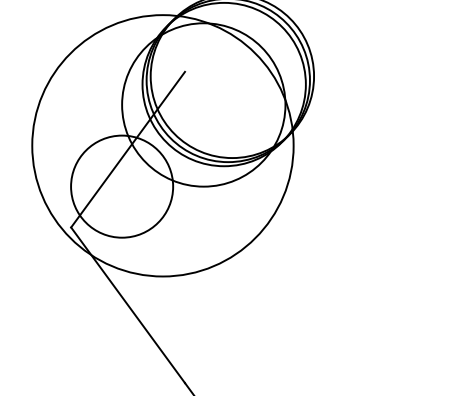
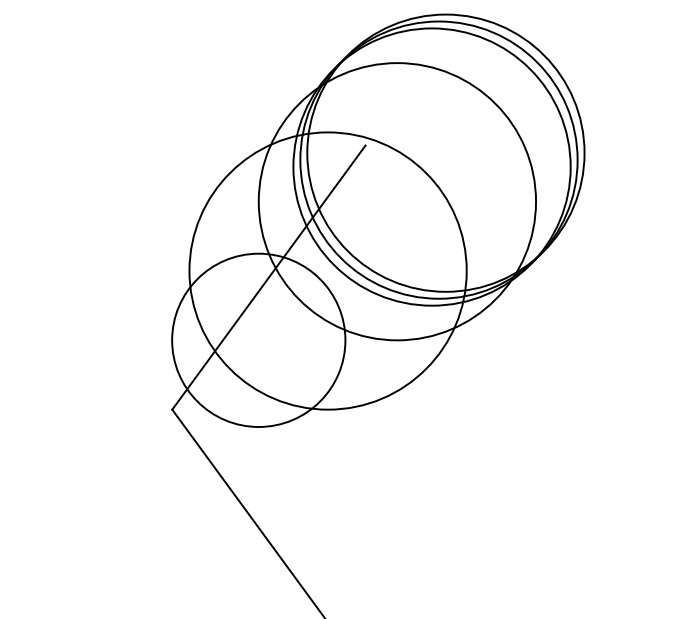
circle: (162, 145) -> (327, 270), size x0.62

